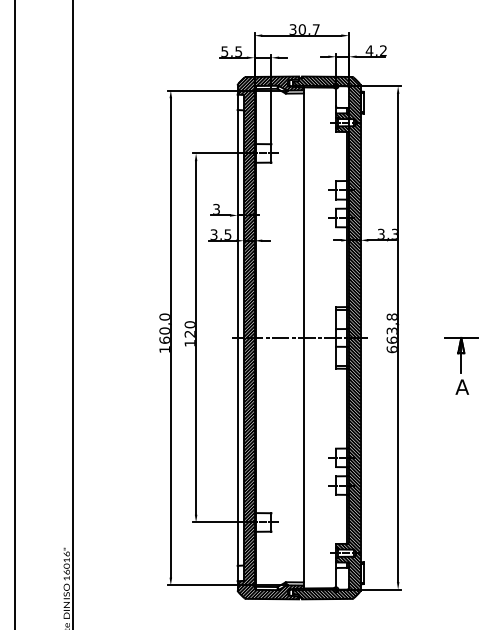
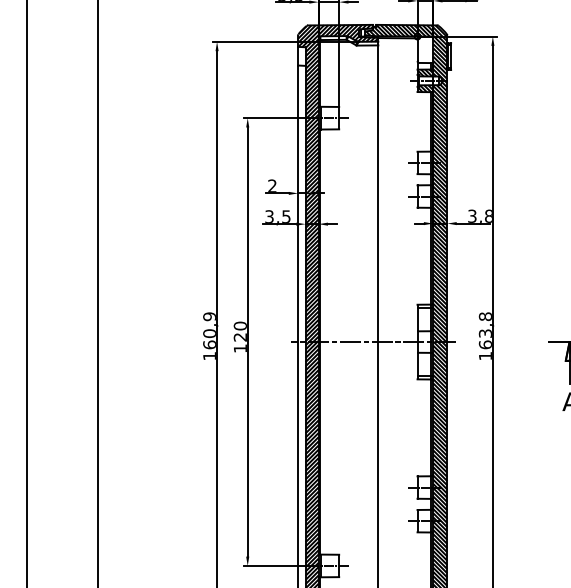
text: (216, 208) -> (272, 184), 3 -> 2
text: (393, 233) -> (487, 215), 3,3 -> 3,8
text: (164, 316) -> (209, 316), 160,0 -> 160,9
text: (391, 349) -> (484, 356), 663,8 -> 163,8

